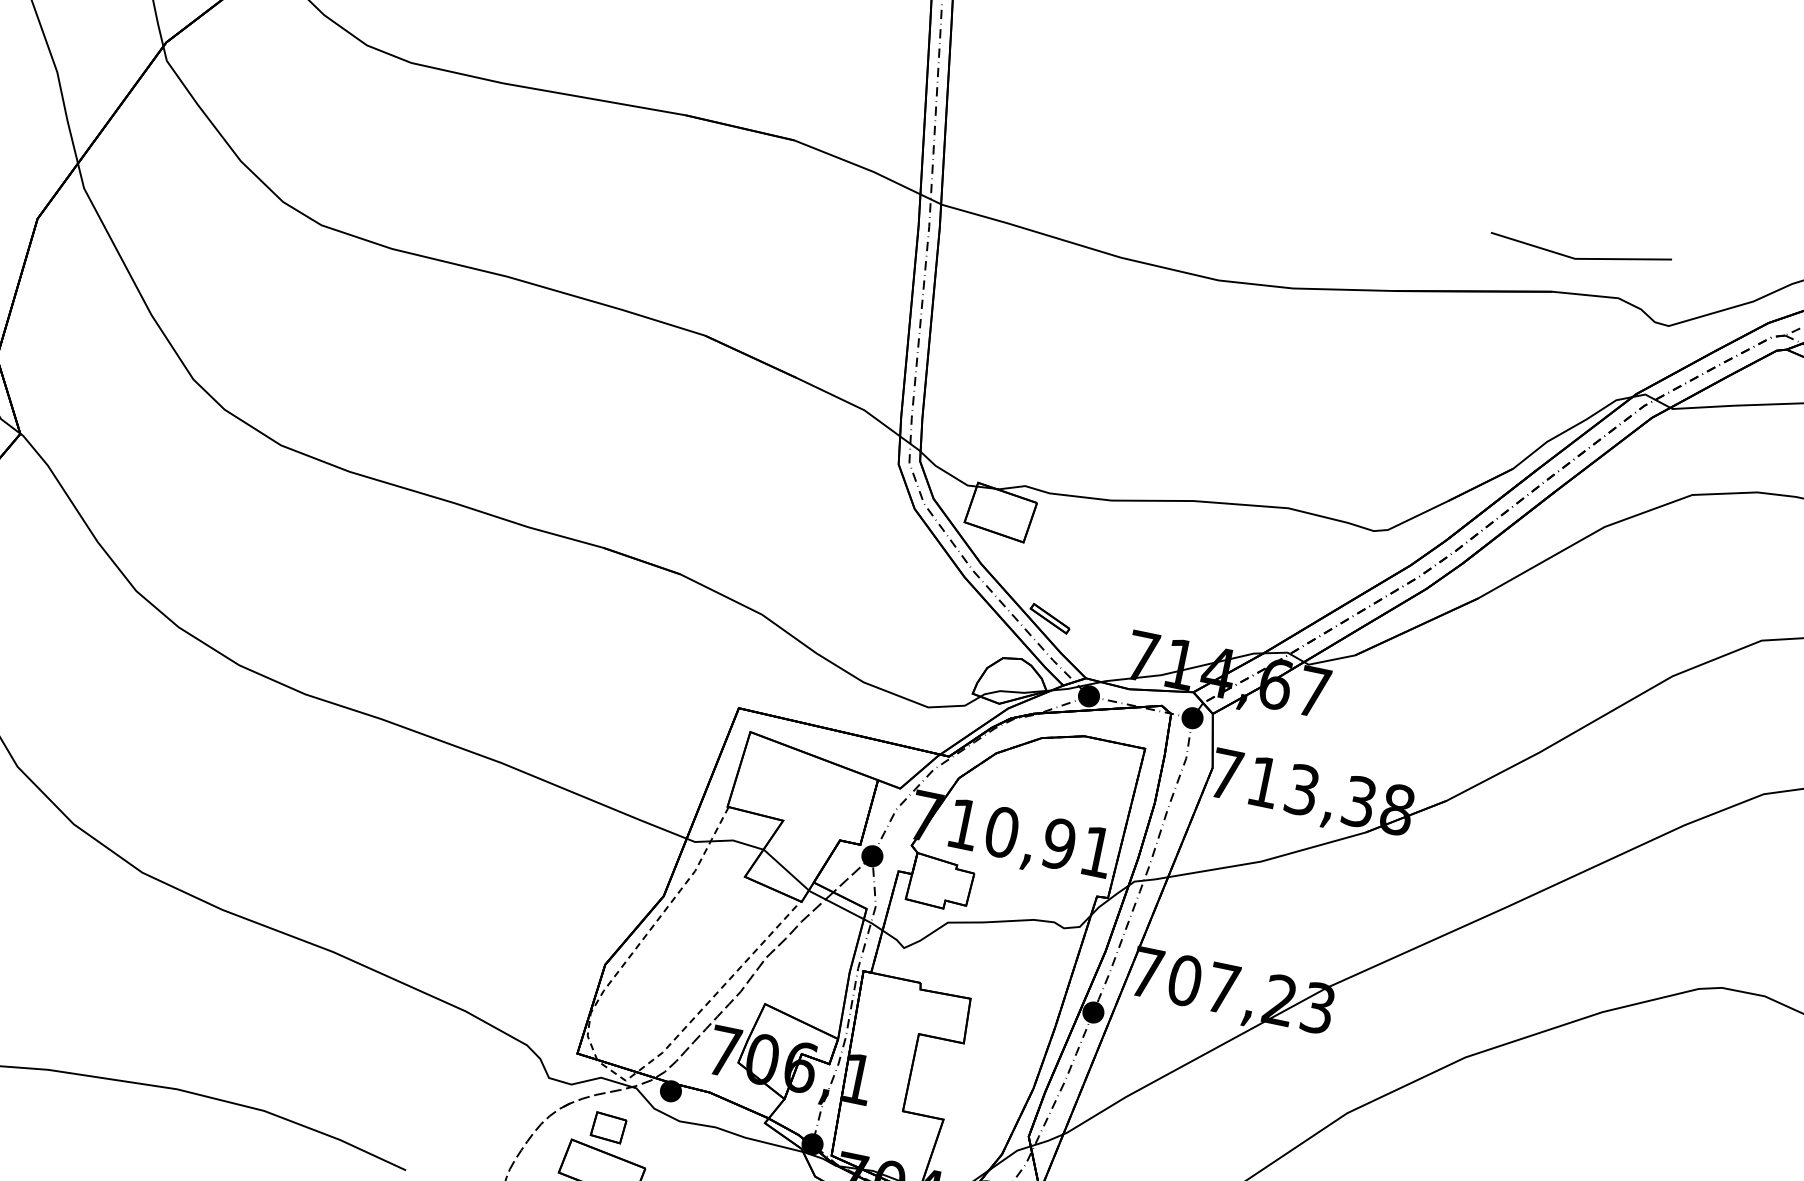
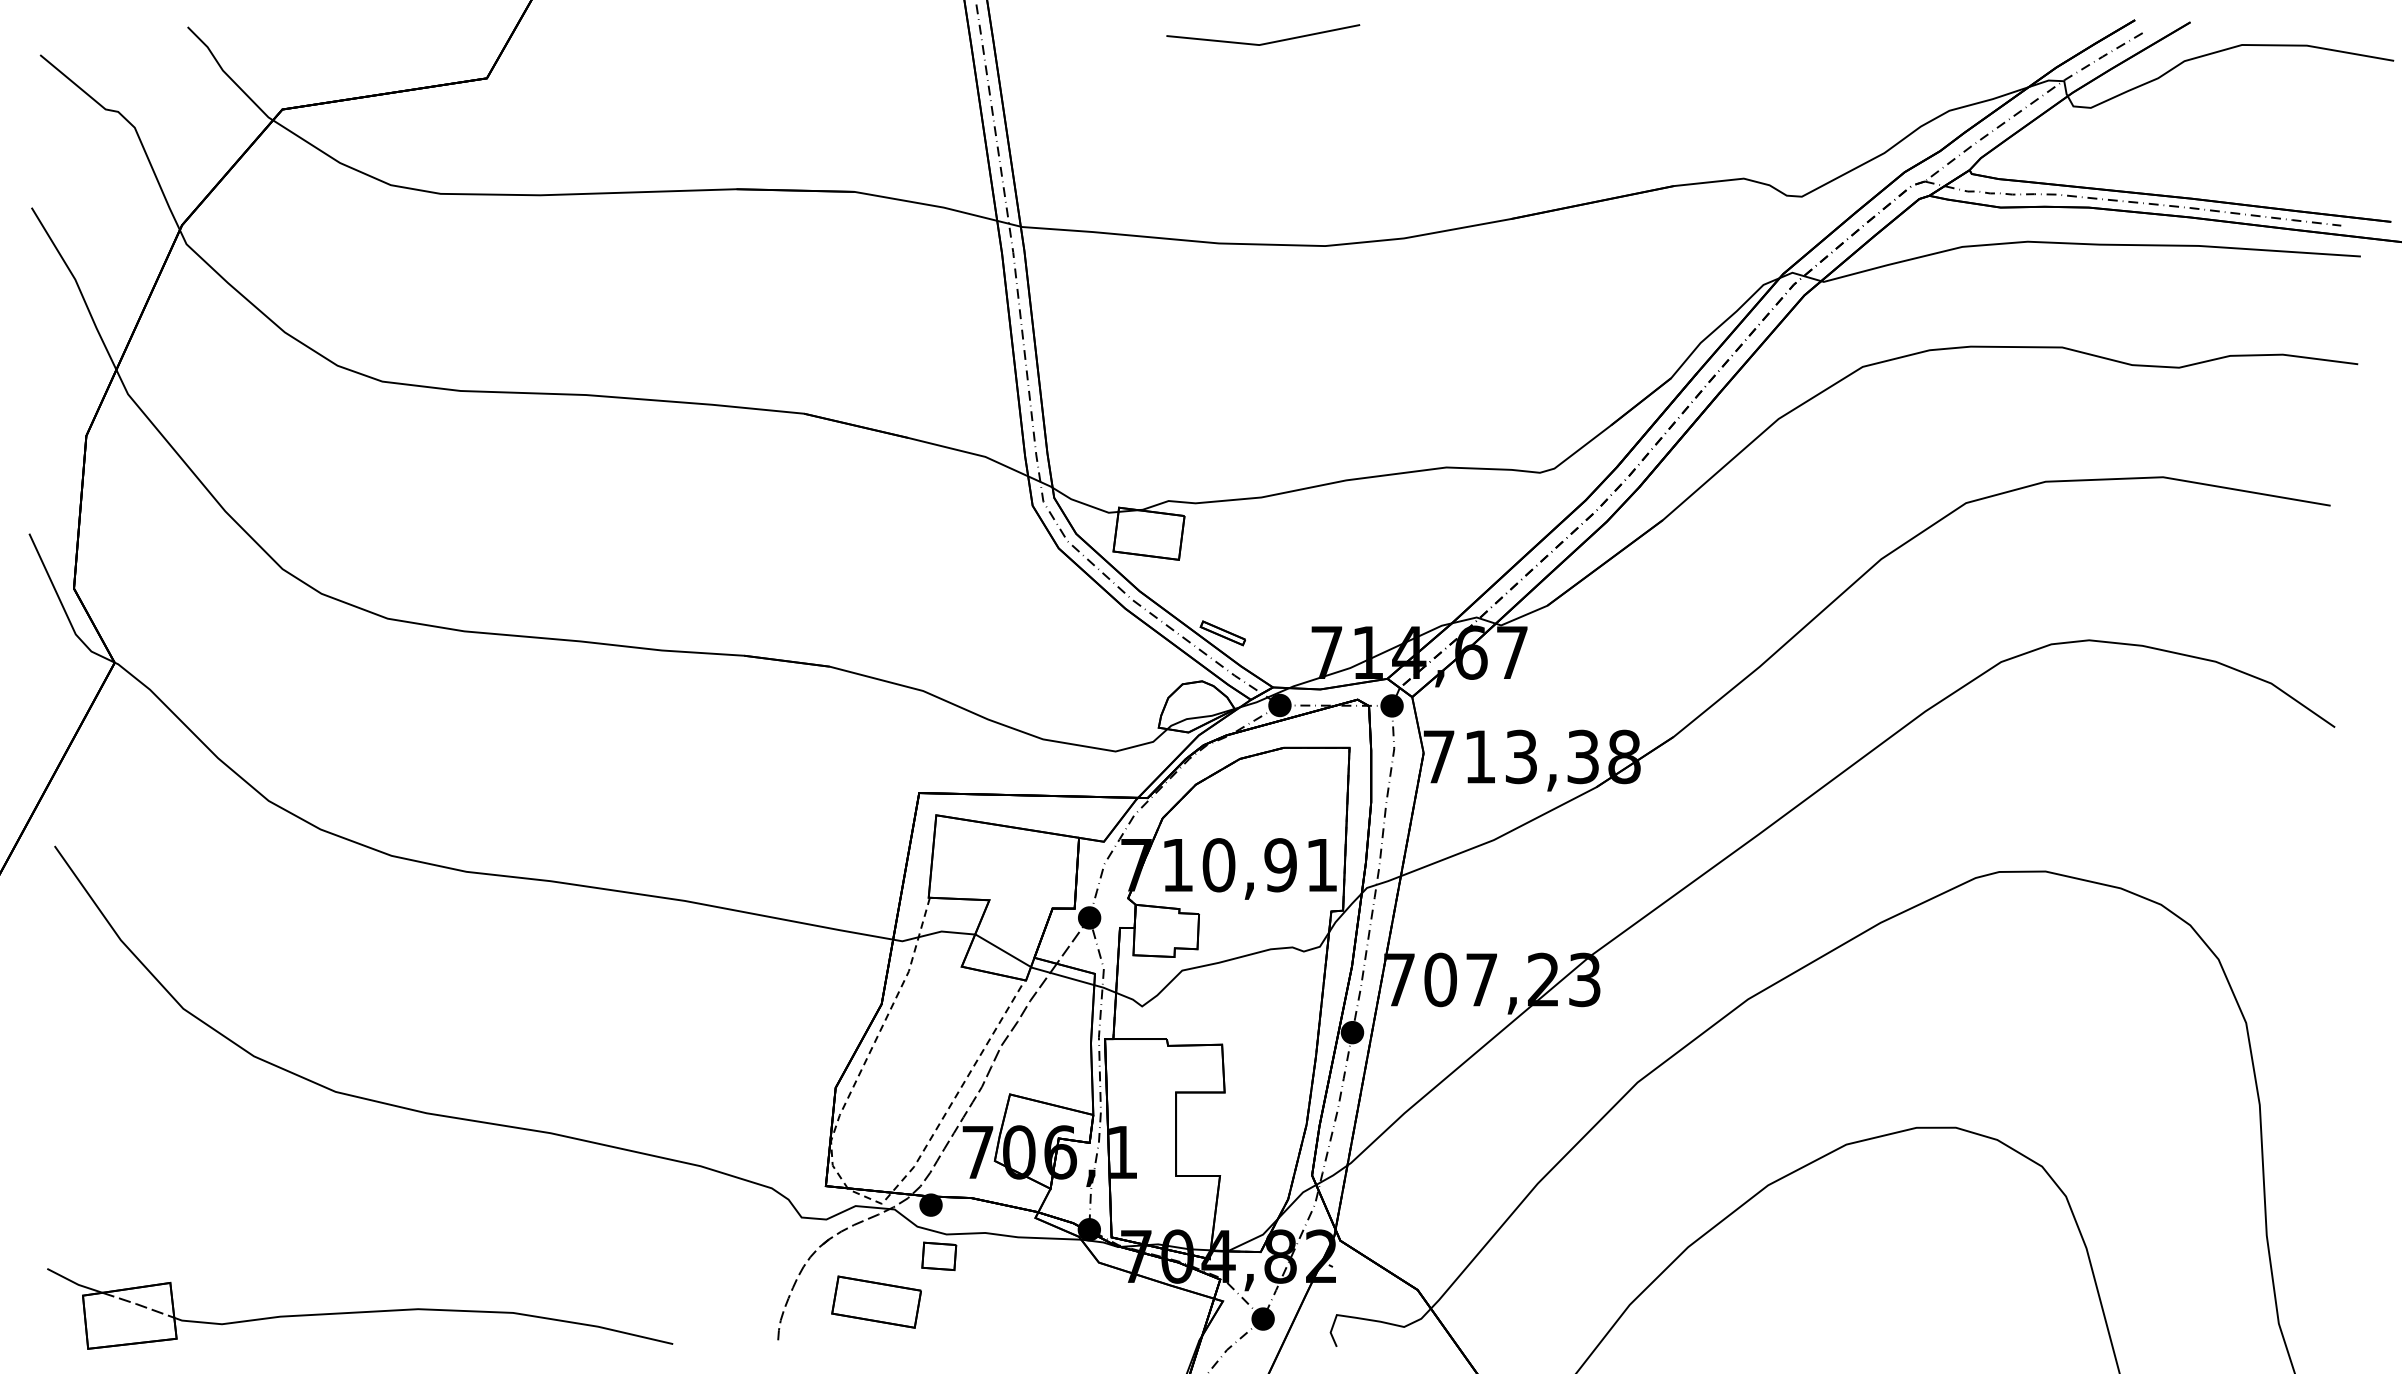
line: (1581, 257) -> (1265, 42), moved
part: (608, 1127) -> (939, 1256), moved

